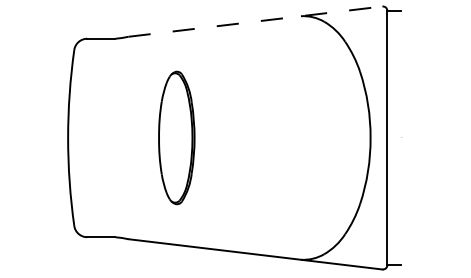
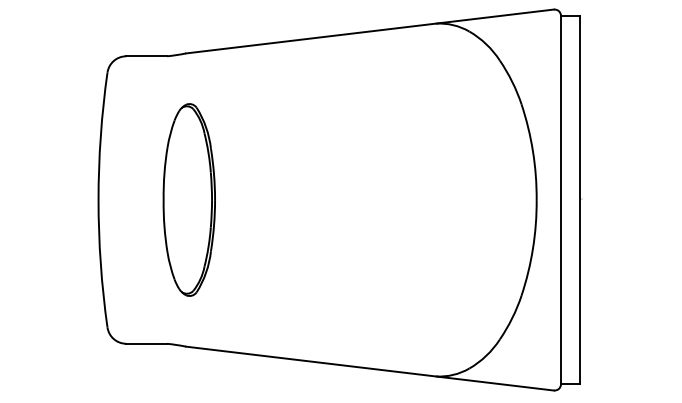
line: (255, 21) -> (369, 31), dashed -> solid
part: (176, 137) -> (188, 199), moved
line: (400, 137) -> (580, 199), added

